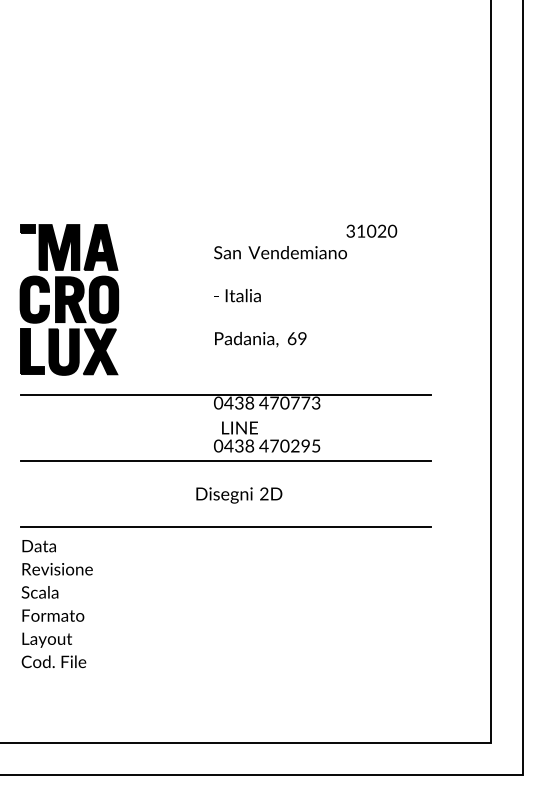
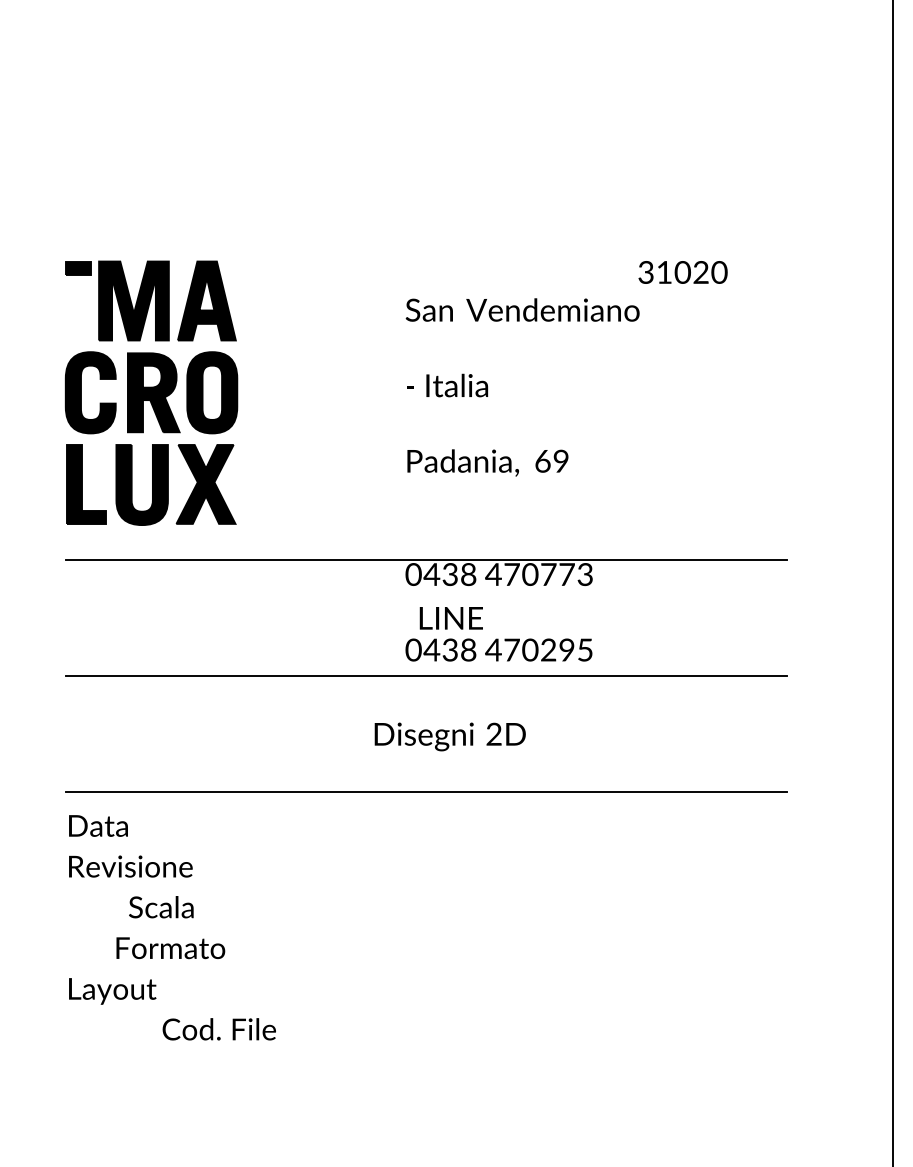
text: (39, 592) -> (160, 907), moved
text: (53, 615) -> (171, 947), moved
text: (53, 661) -> (218, 1028), moved

